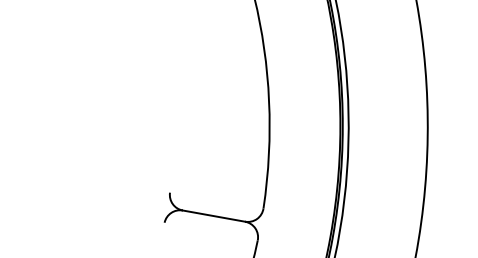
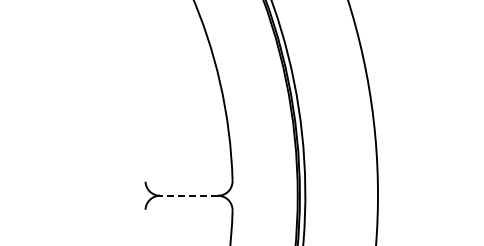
line: (213, 215) -> (188, 195), solid -> dashed

